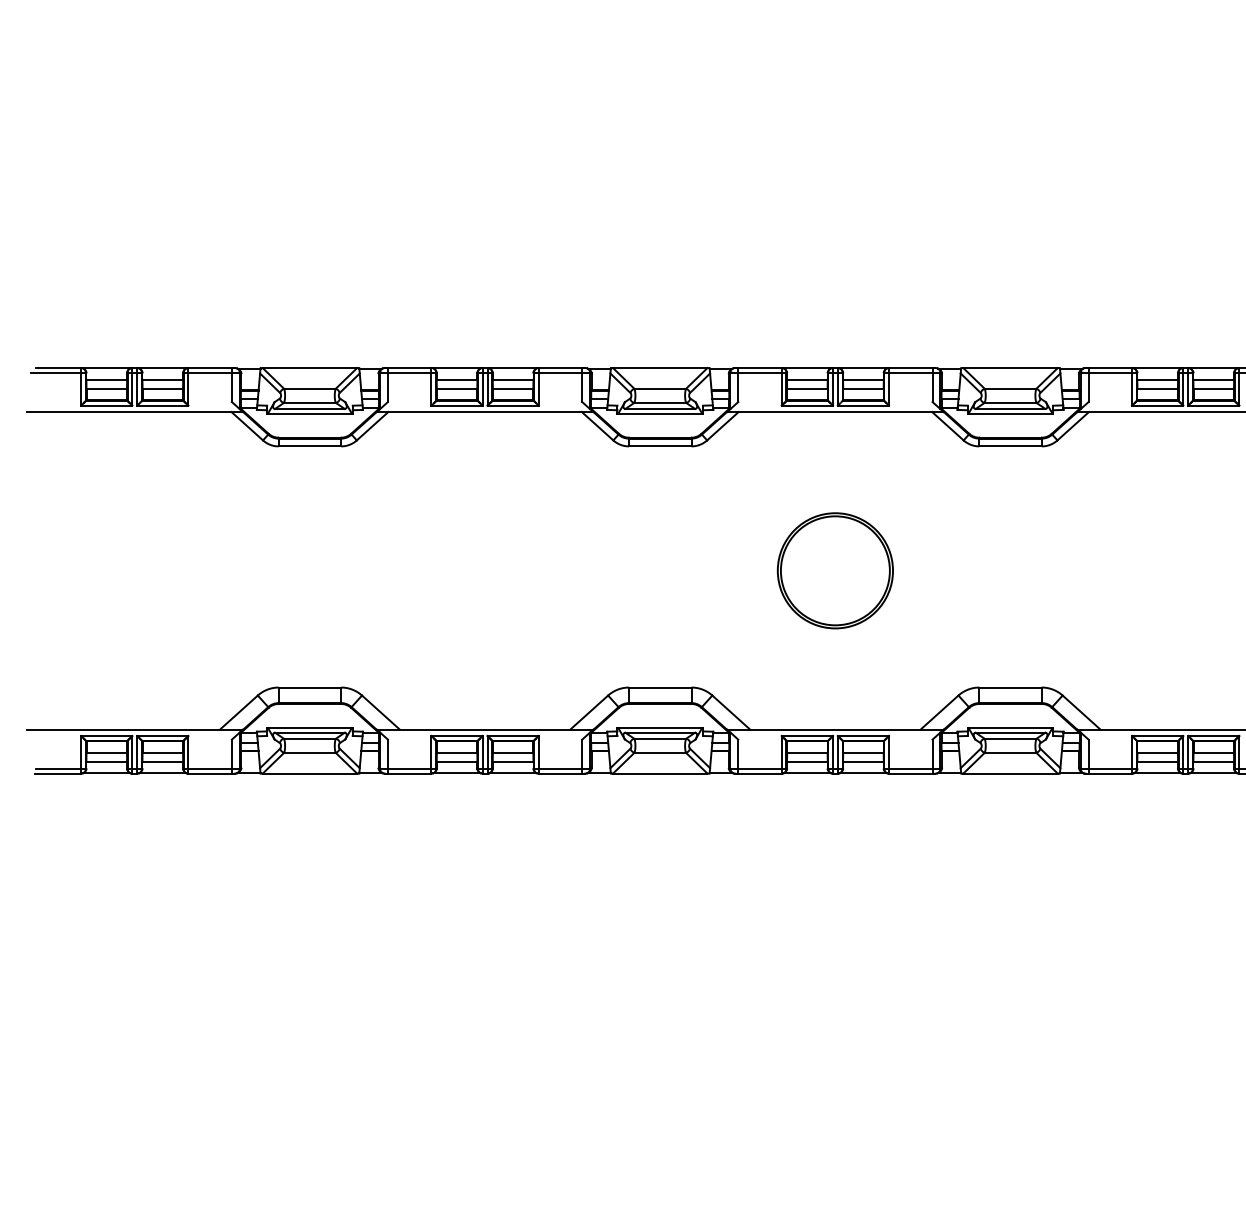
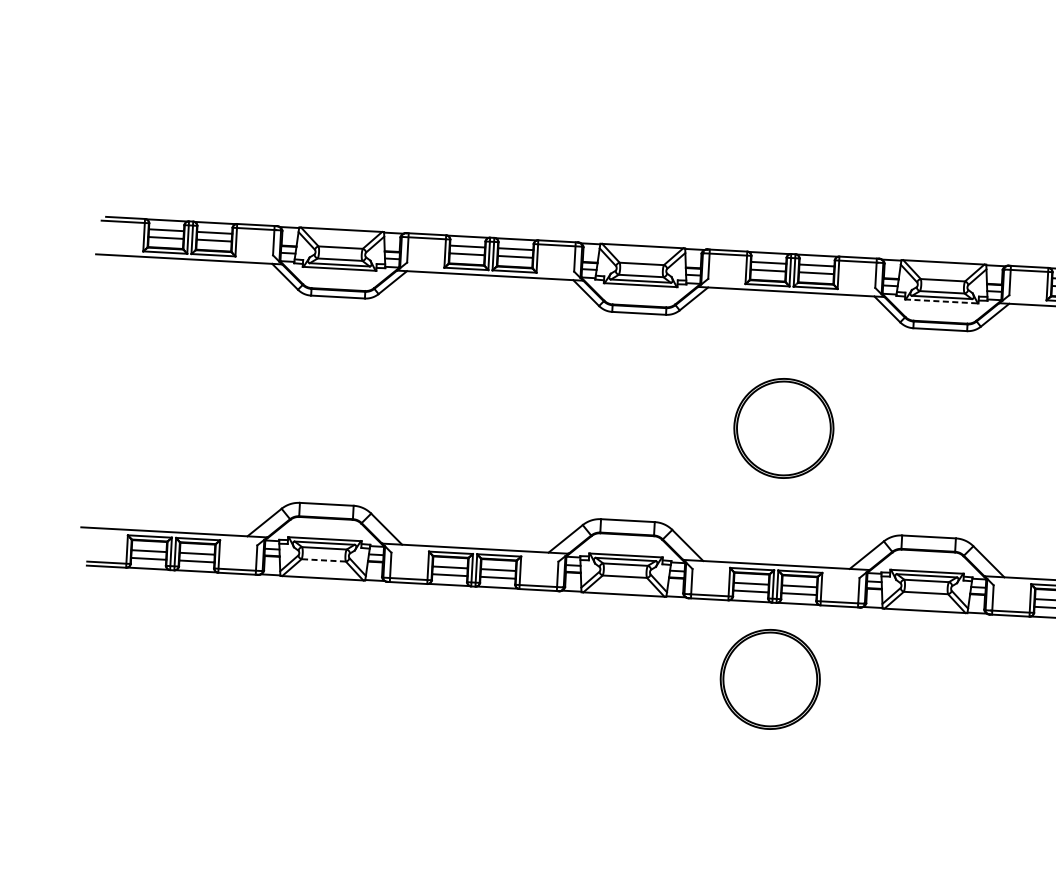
line: (1010, 413) -> (941, 301), solid -> dashed
line: (309, 752) -> (323, 560), solid -> dashed
part: (834, 862) -> (769, 679), added

